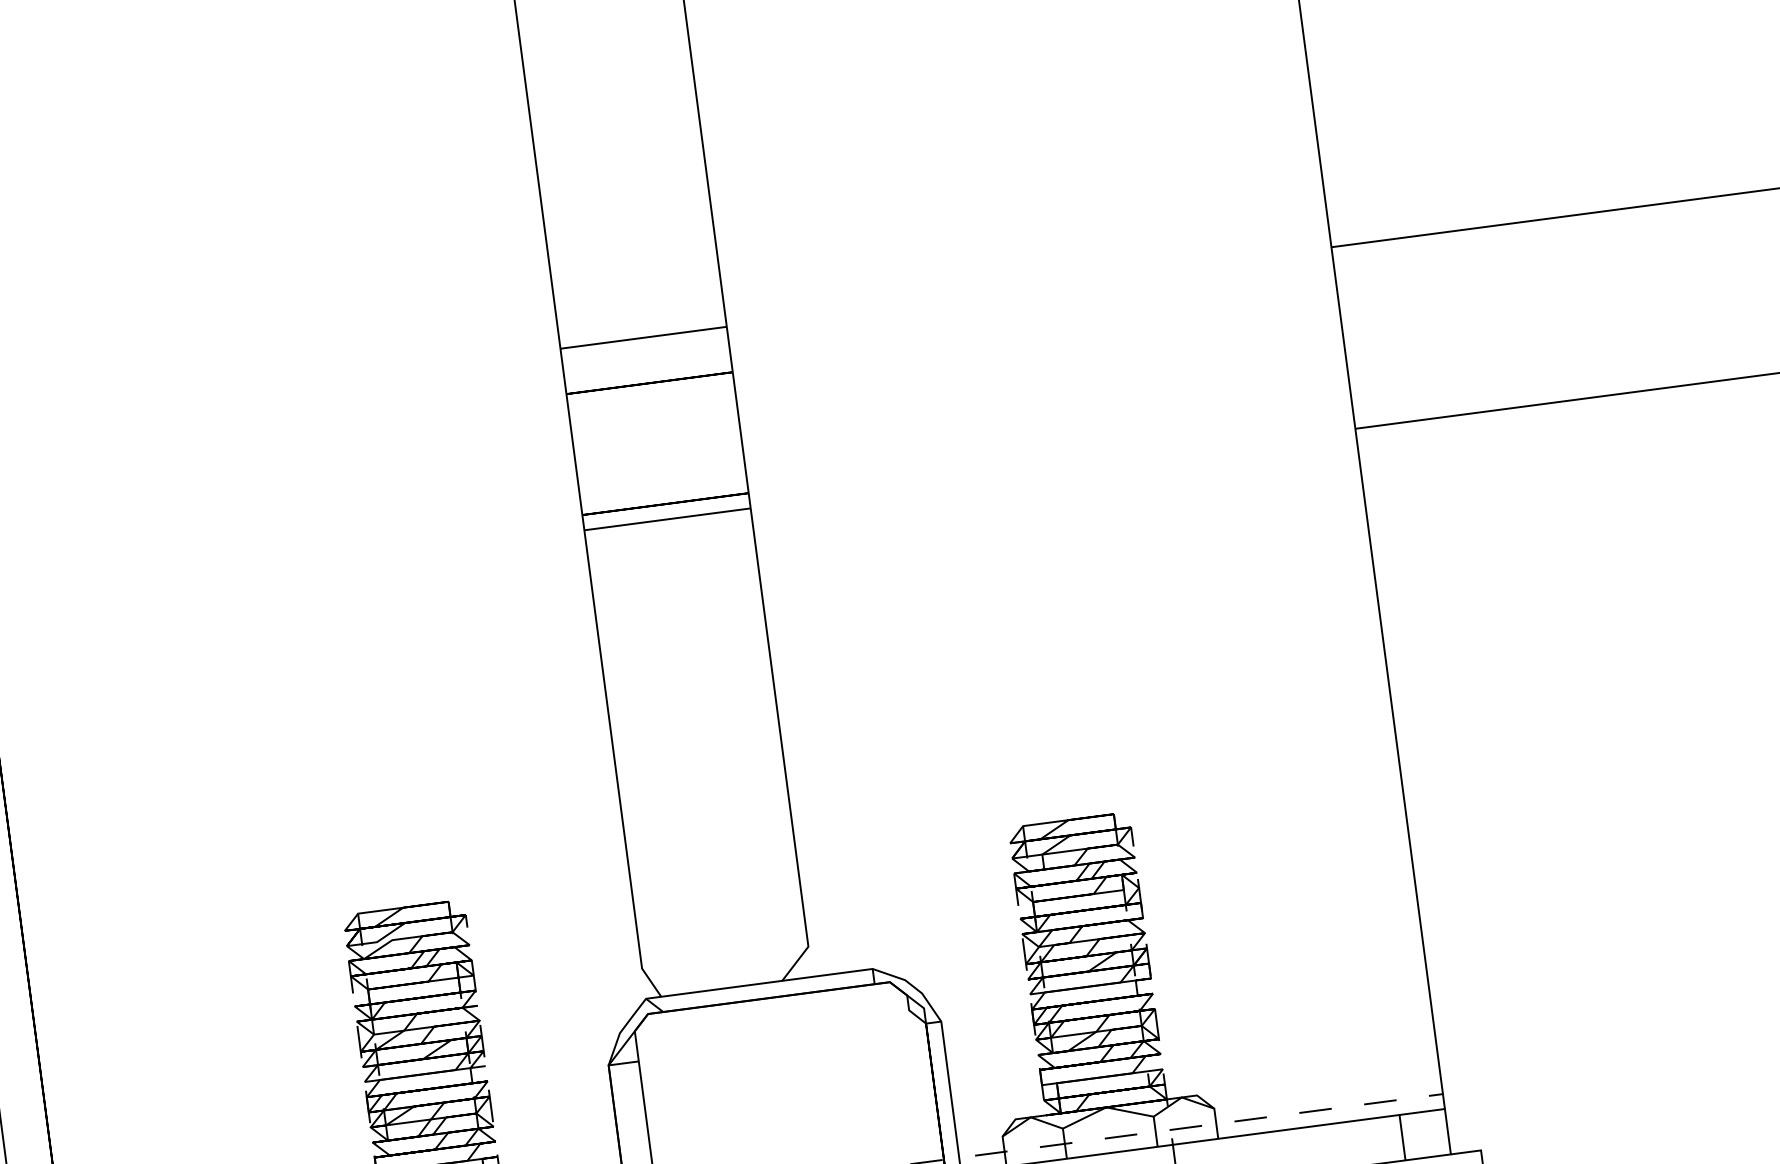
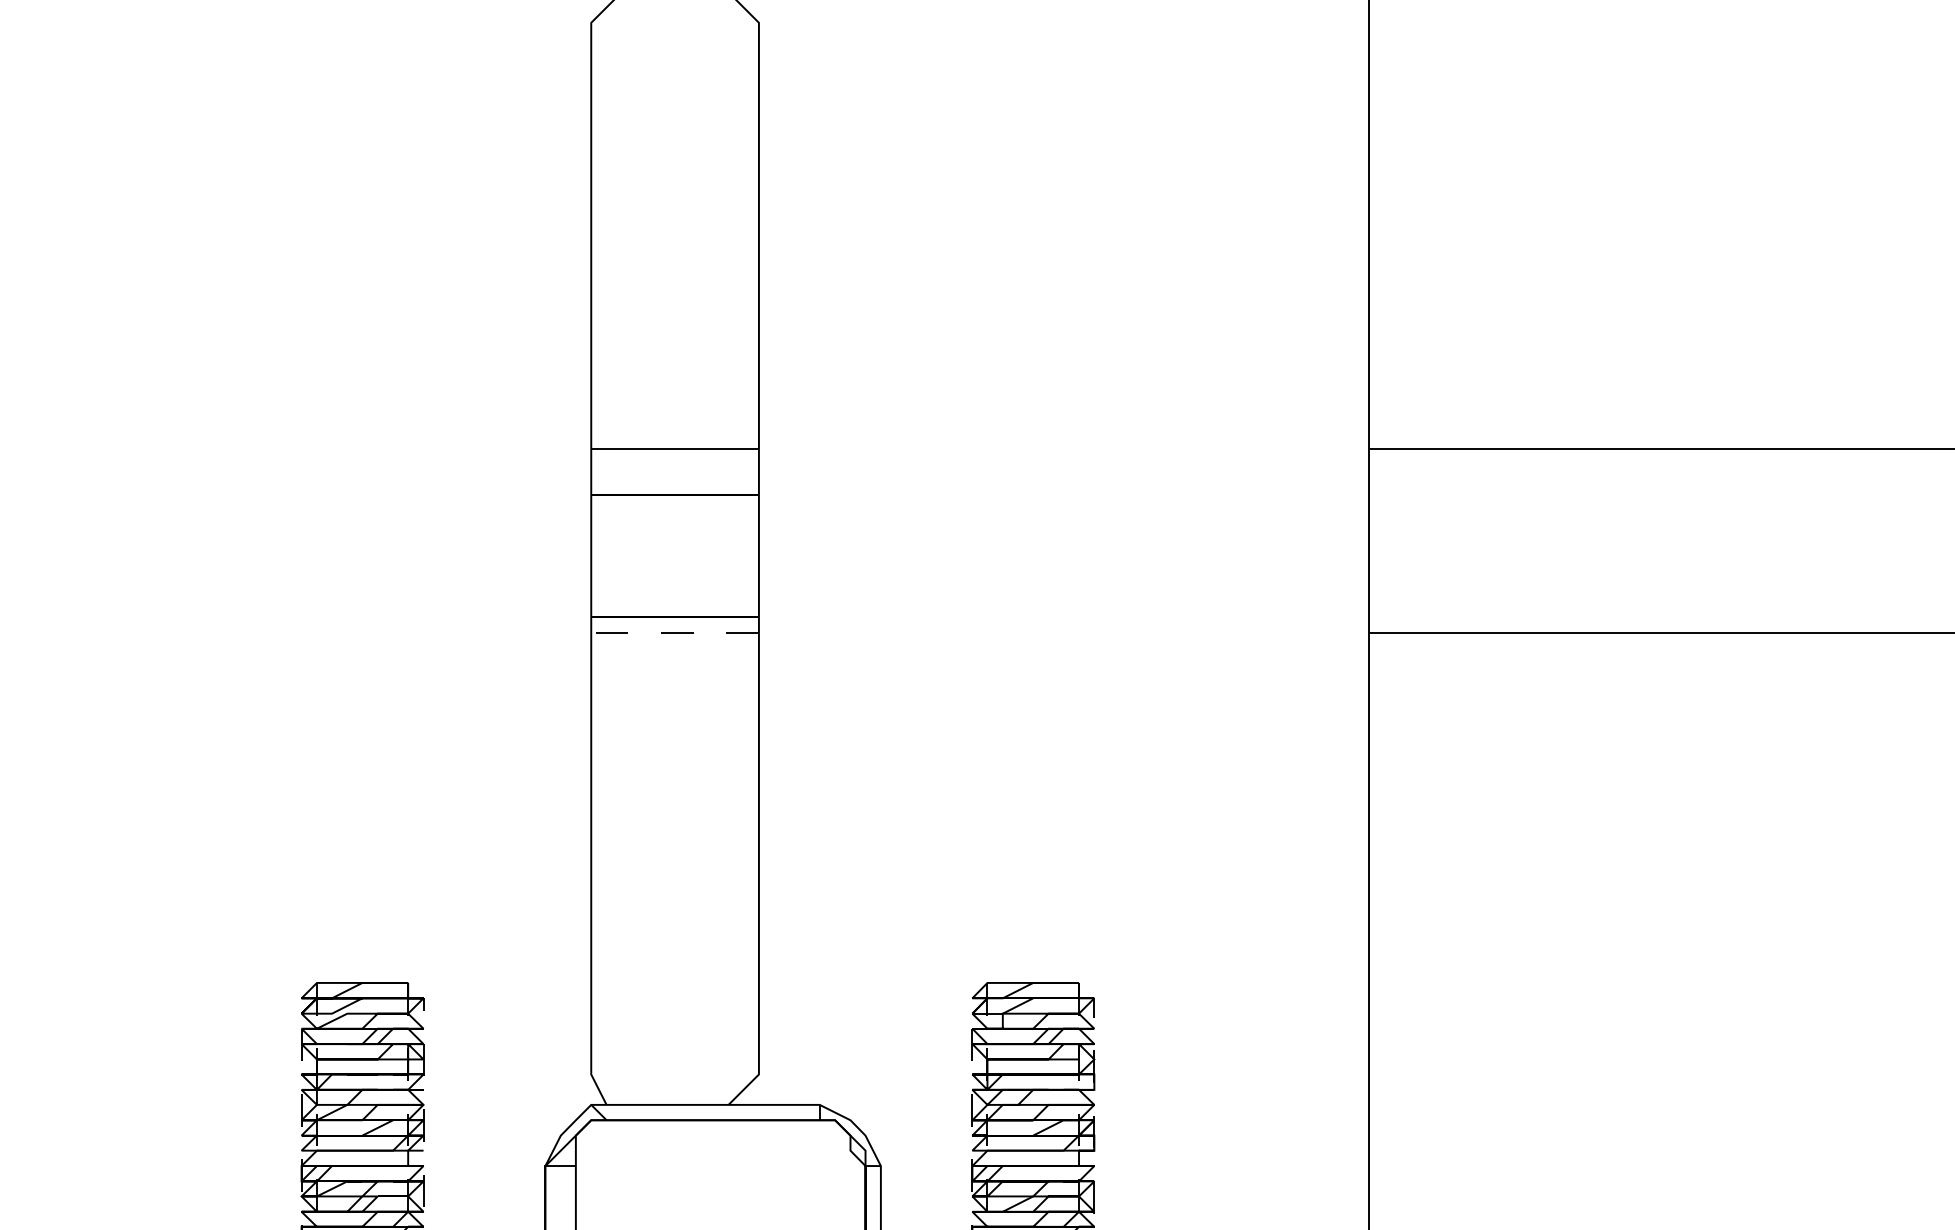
line: (667, 519) -> (675, 632), solid -> dashed

